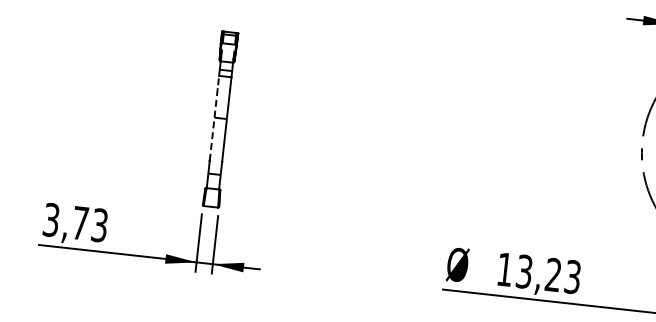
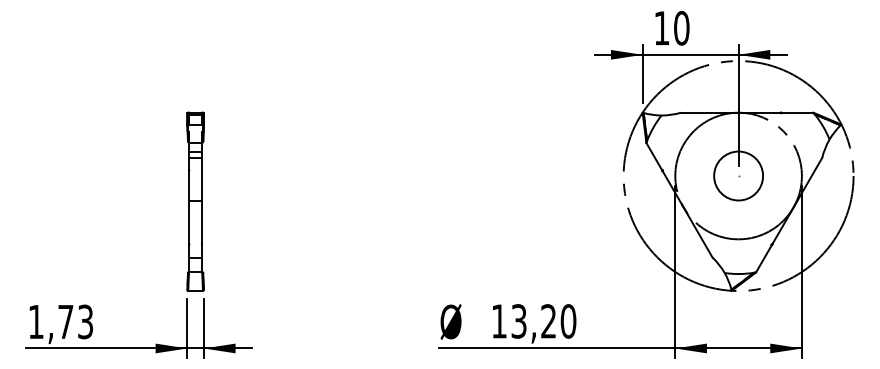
line: (214, 117) -> (189, 200), dashed -> solid
text: (50, 219) -> (35, 321), 3,73 -> 1,73
text: (572, 277) -> (568, 321), 13,23 -> 13,20

